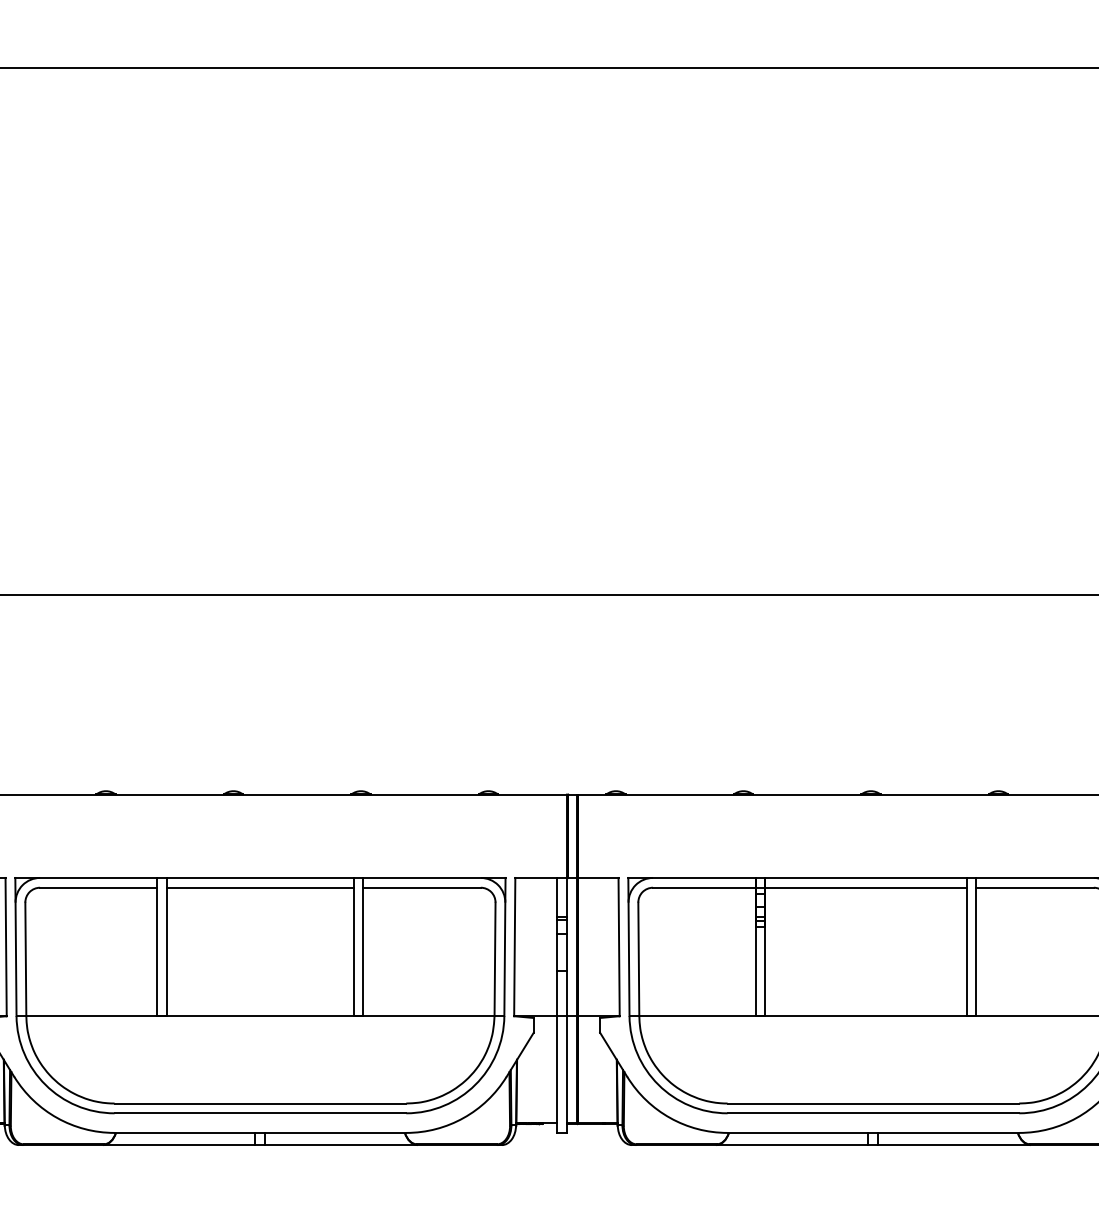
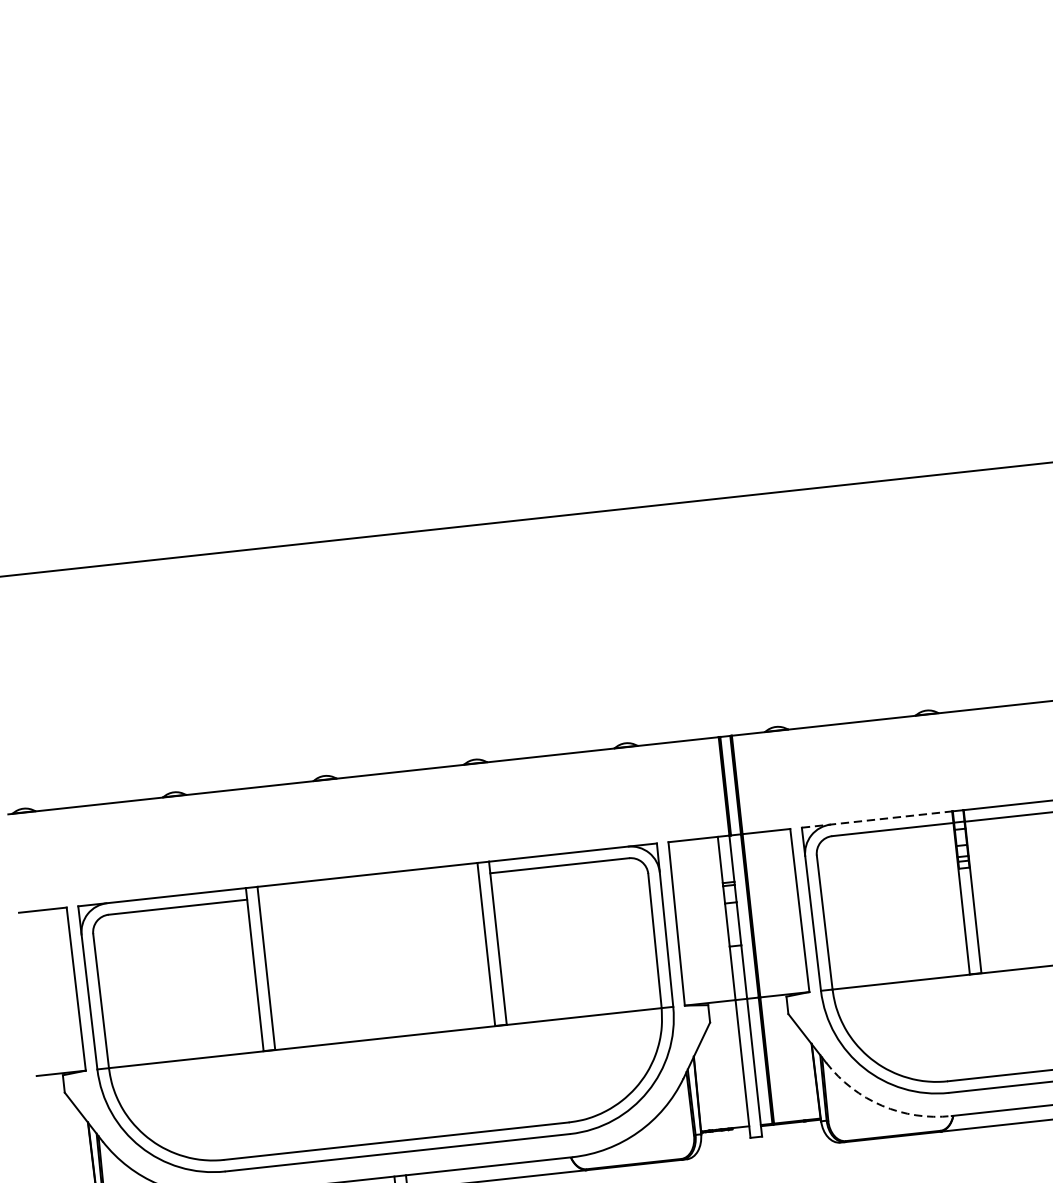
line: (691, 877) -> (876, 819), solid -> dashed
line: (260, 887) -> (368, 886), removed
arc: (670, 1118) -> (882, 1106), solid -> dashed

